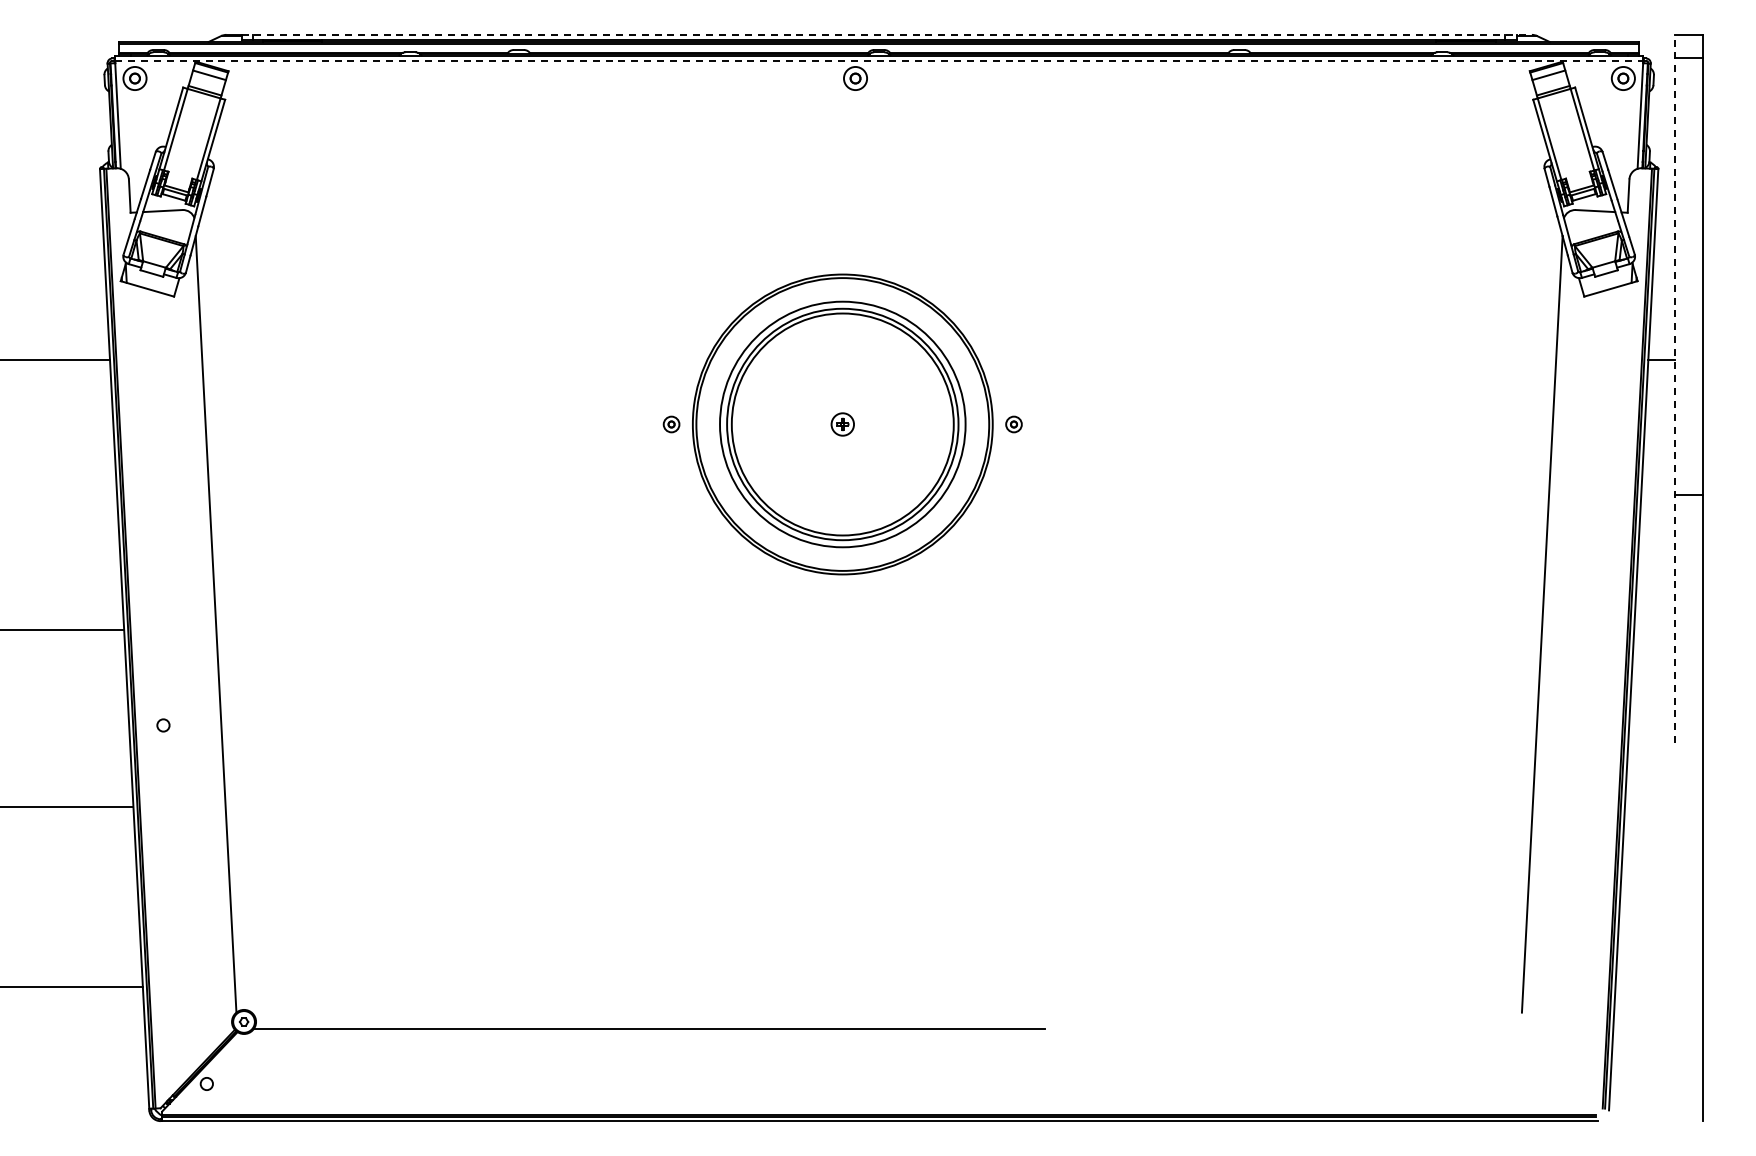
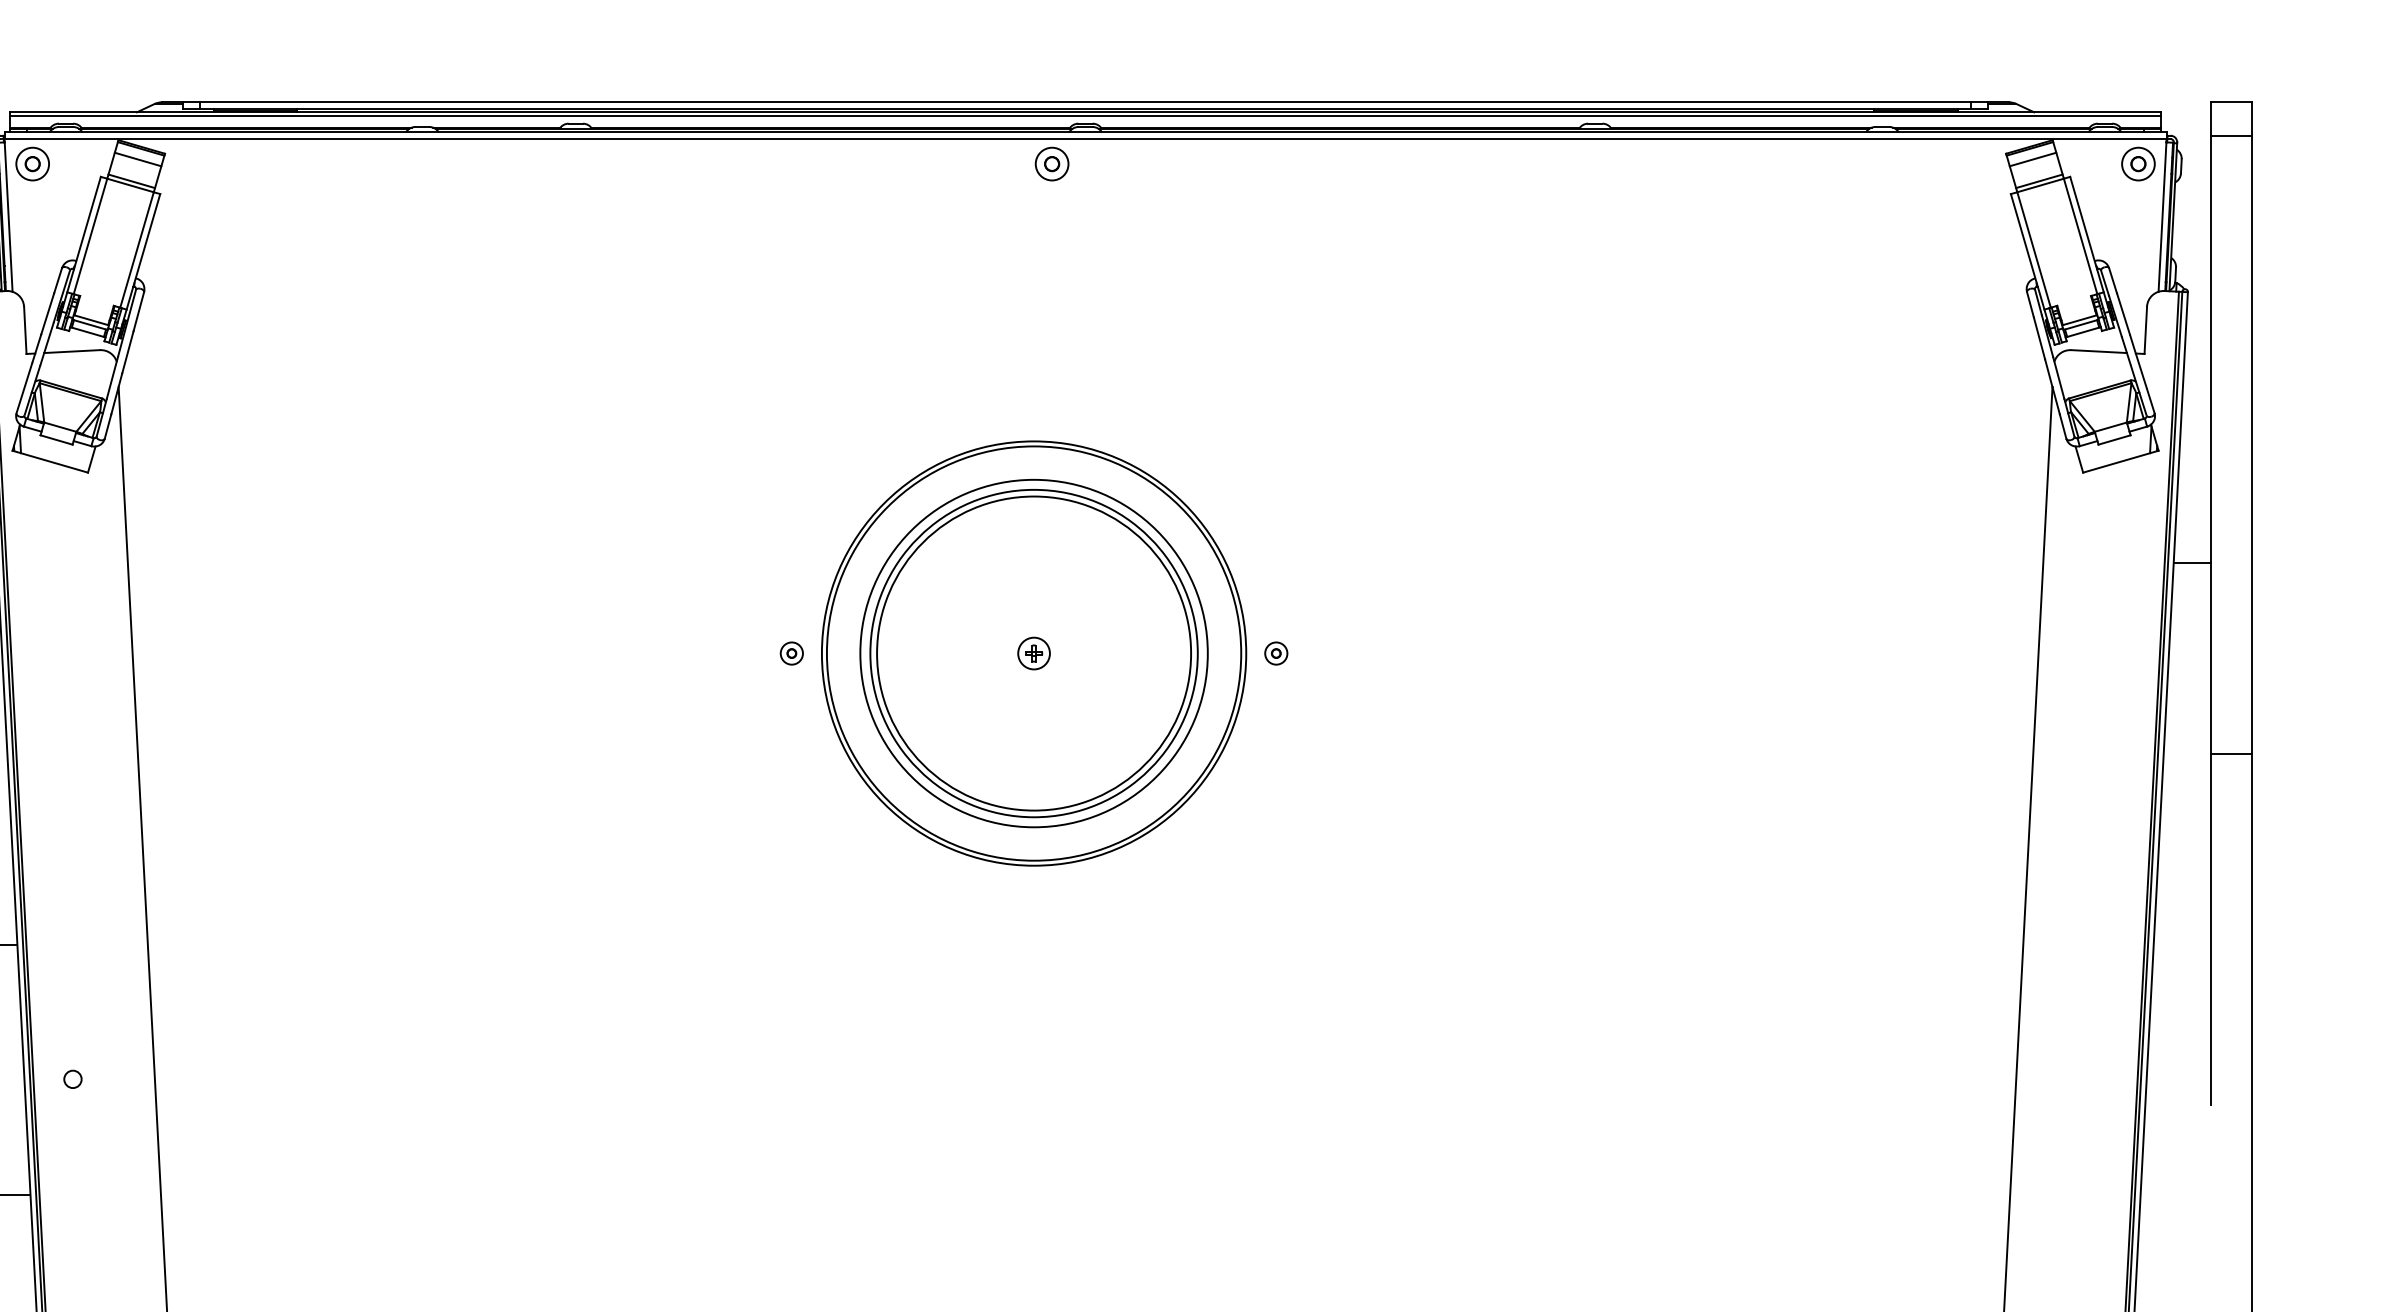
line: (887, 34) -> (1097, 101), dashed -> solid
line: (879, 60) -> (1086, 138), dashed -> solid
line: (1674, 388) -> (2210, 602), dashed -> solid

